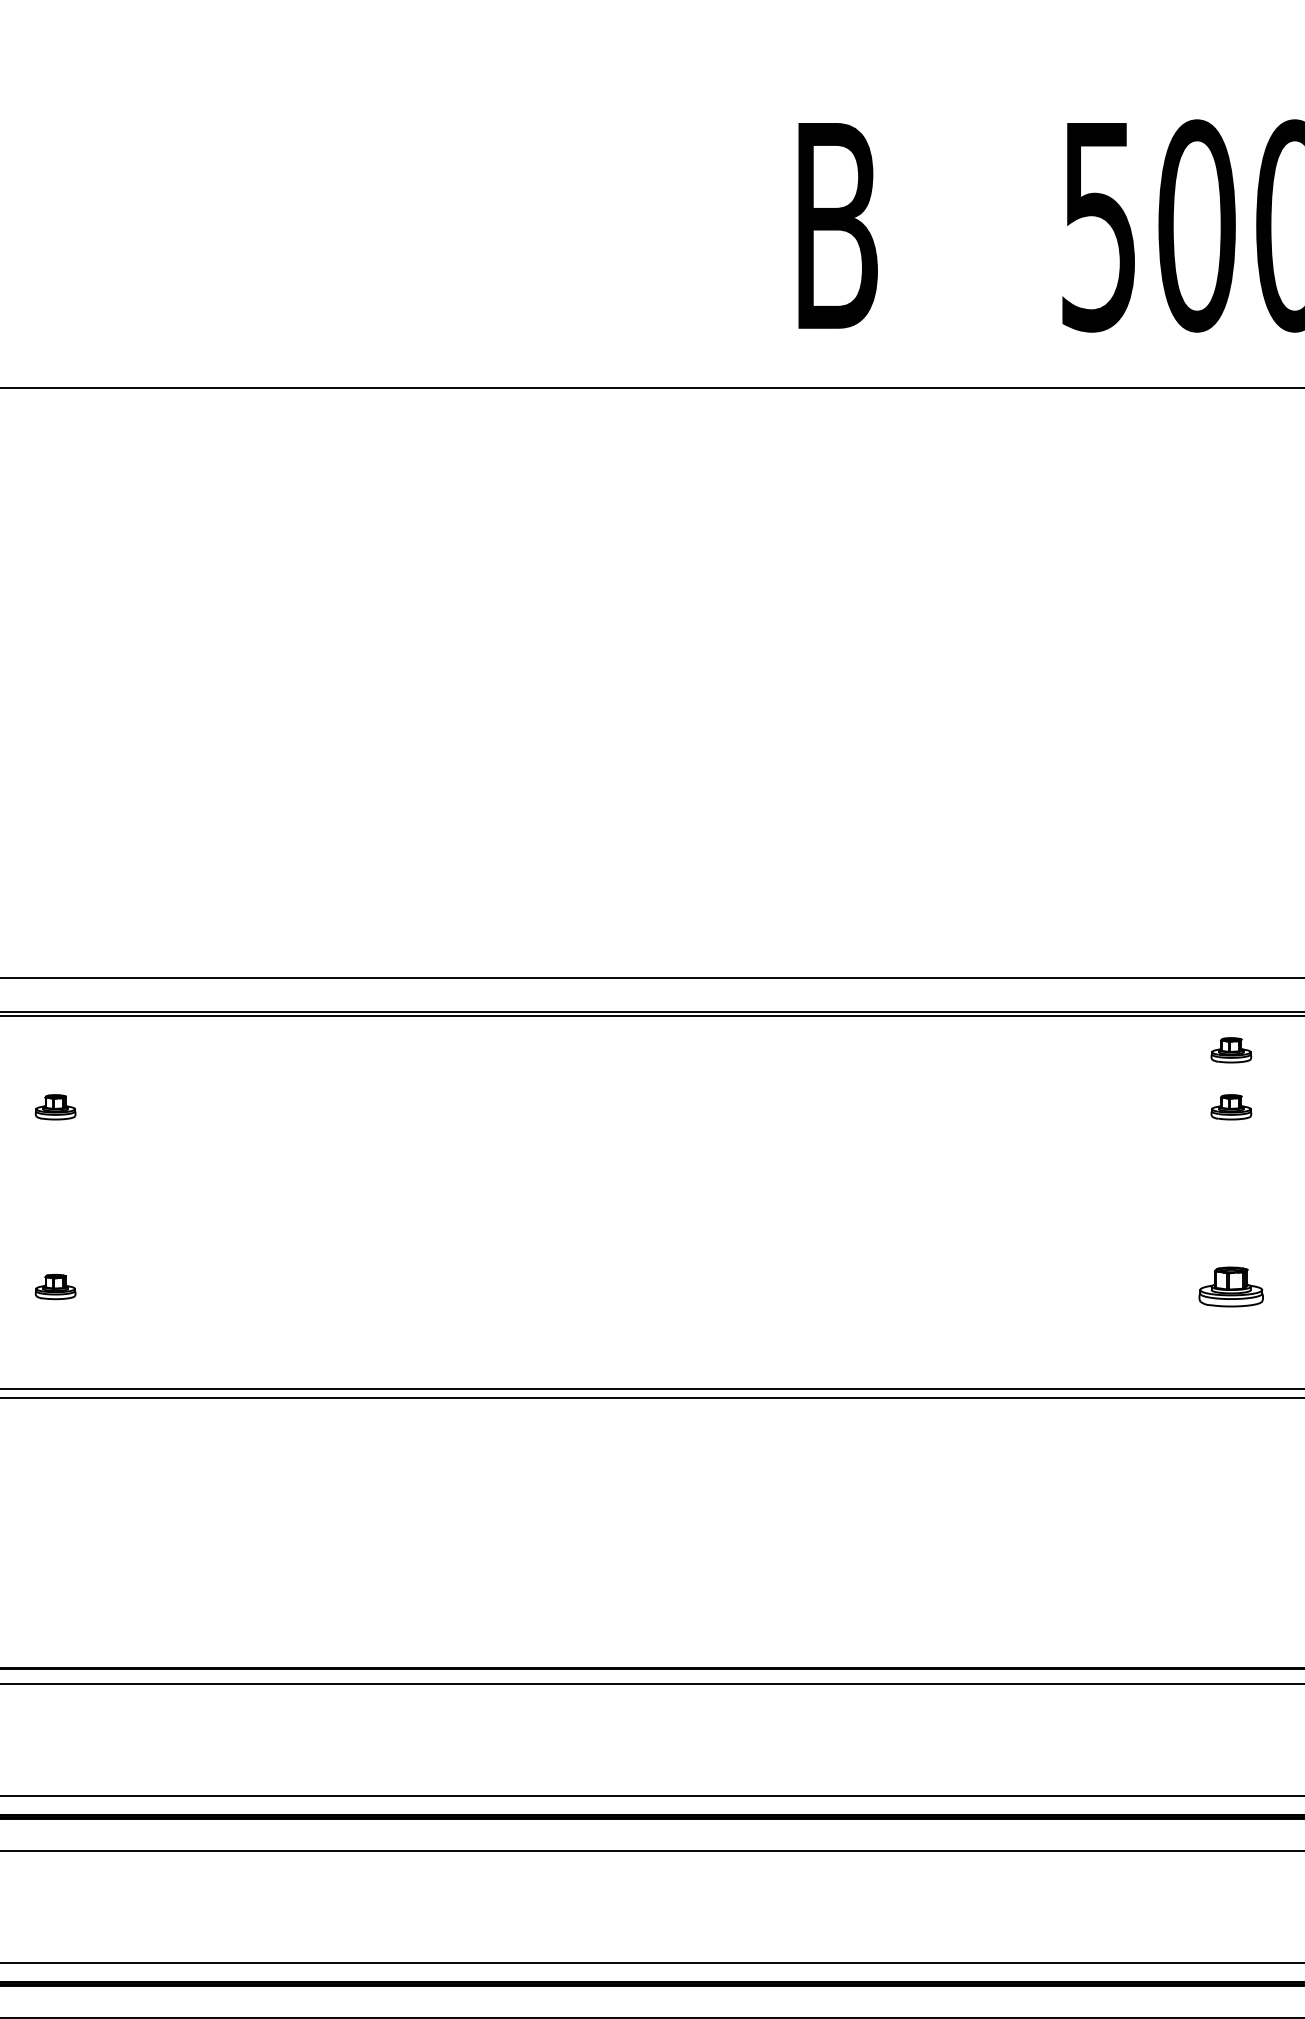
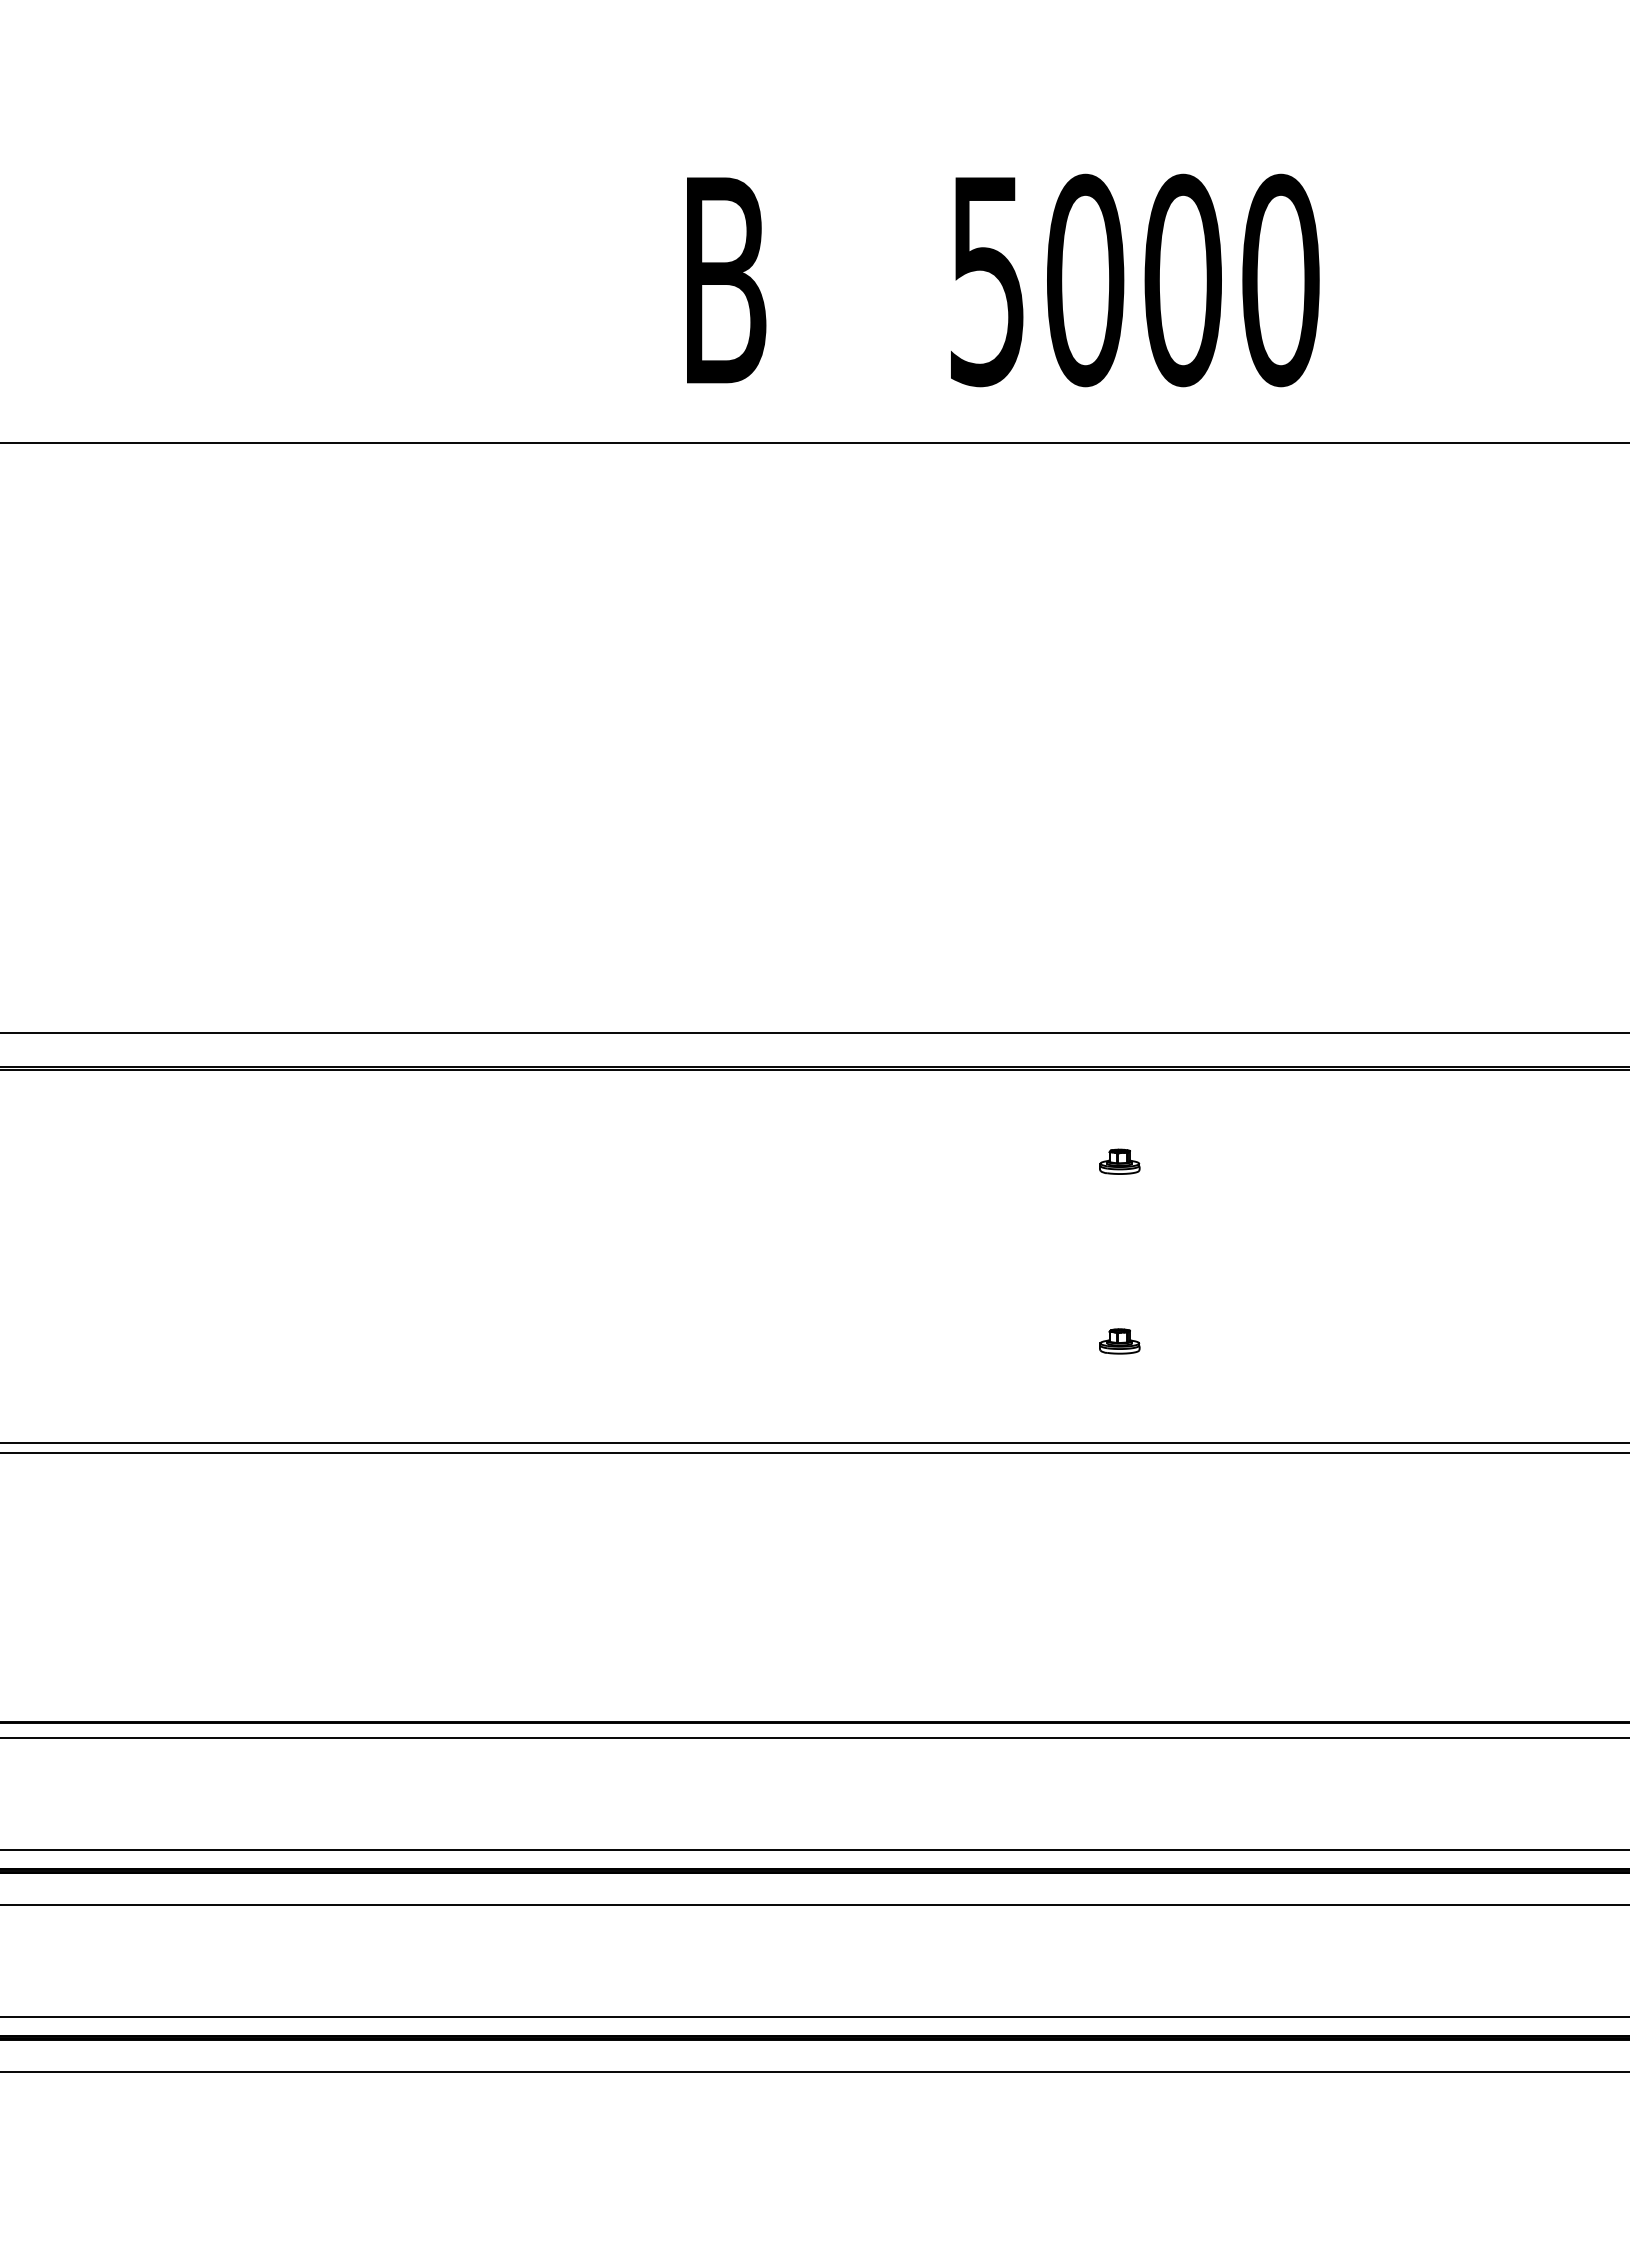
part: (1231, 1050) -> (1119, 1104), removed
part: (1231, 1287) -> (1119, 1341), size x0.62

